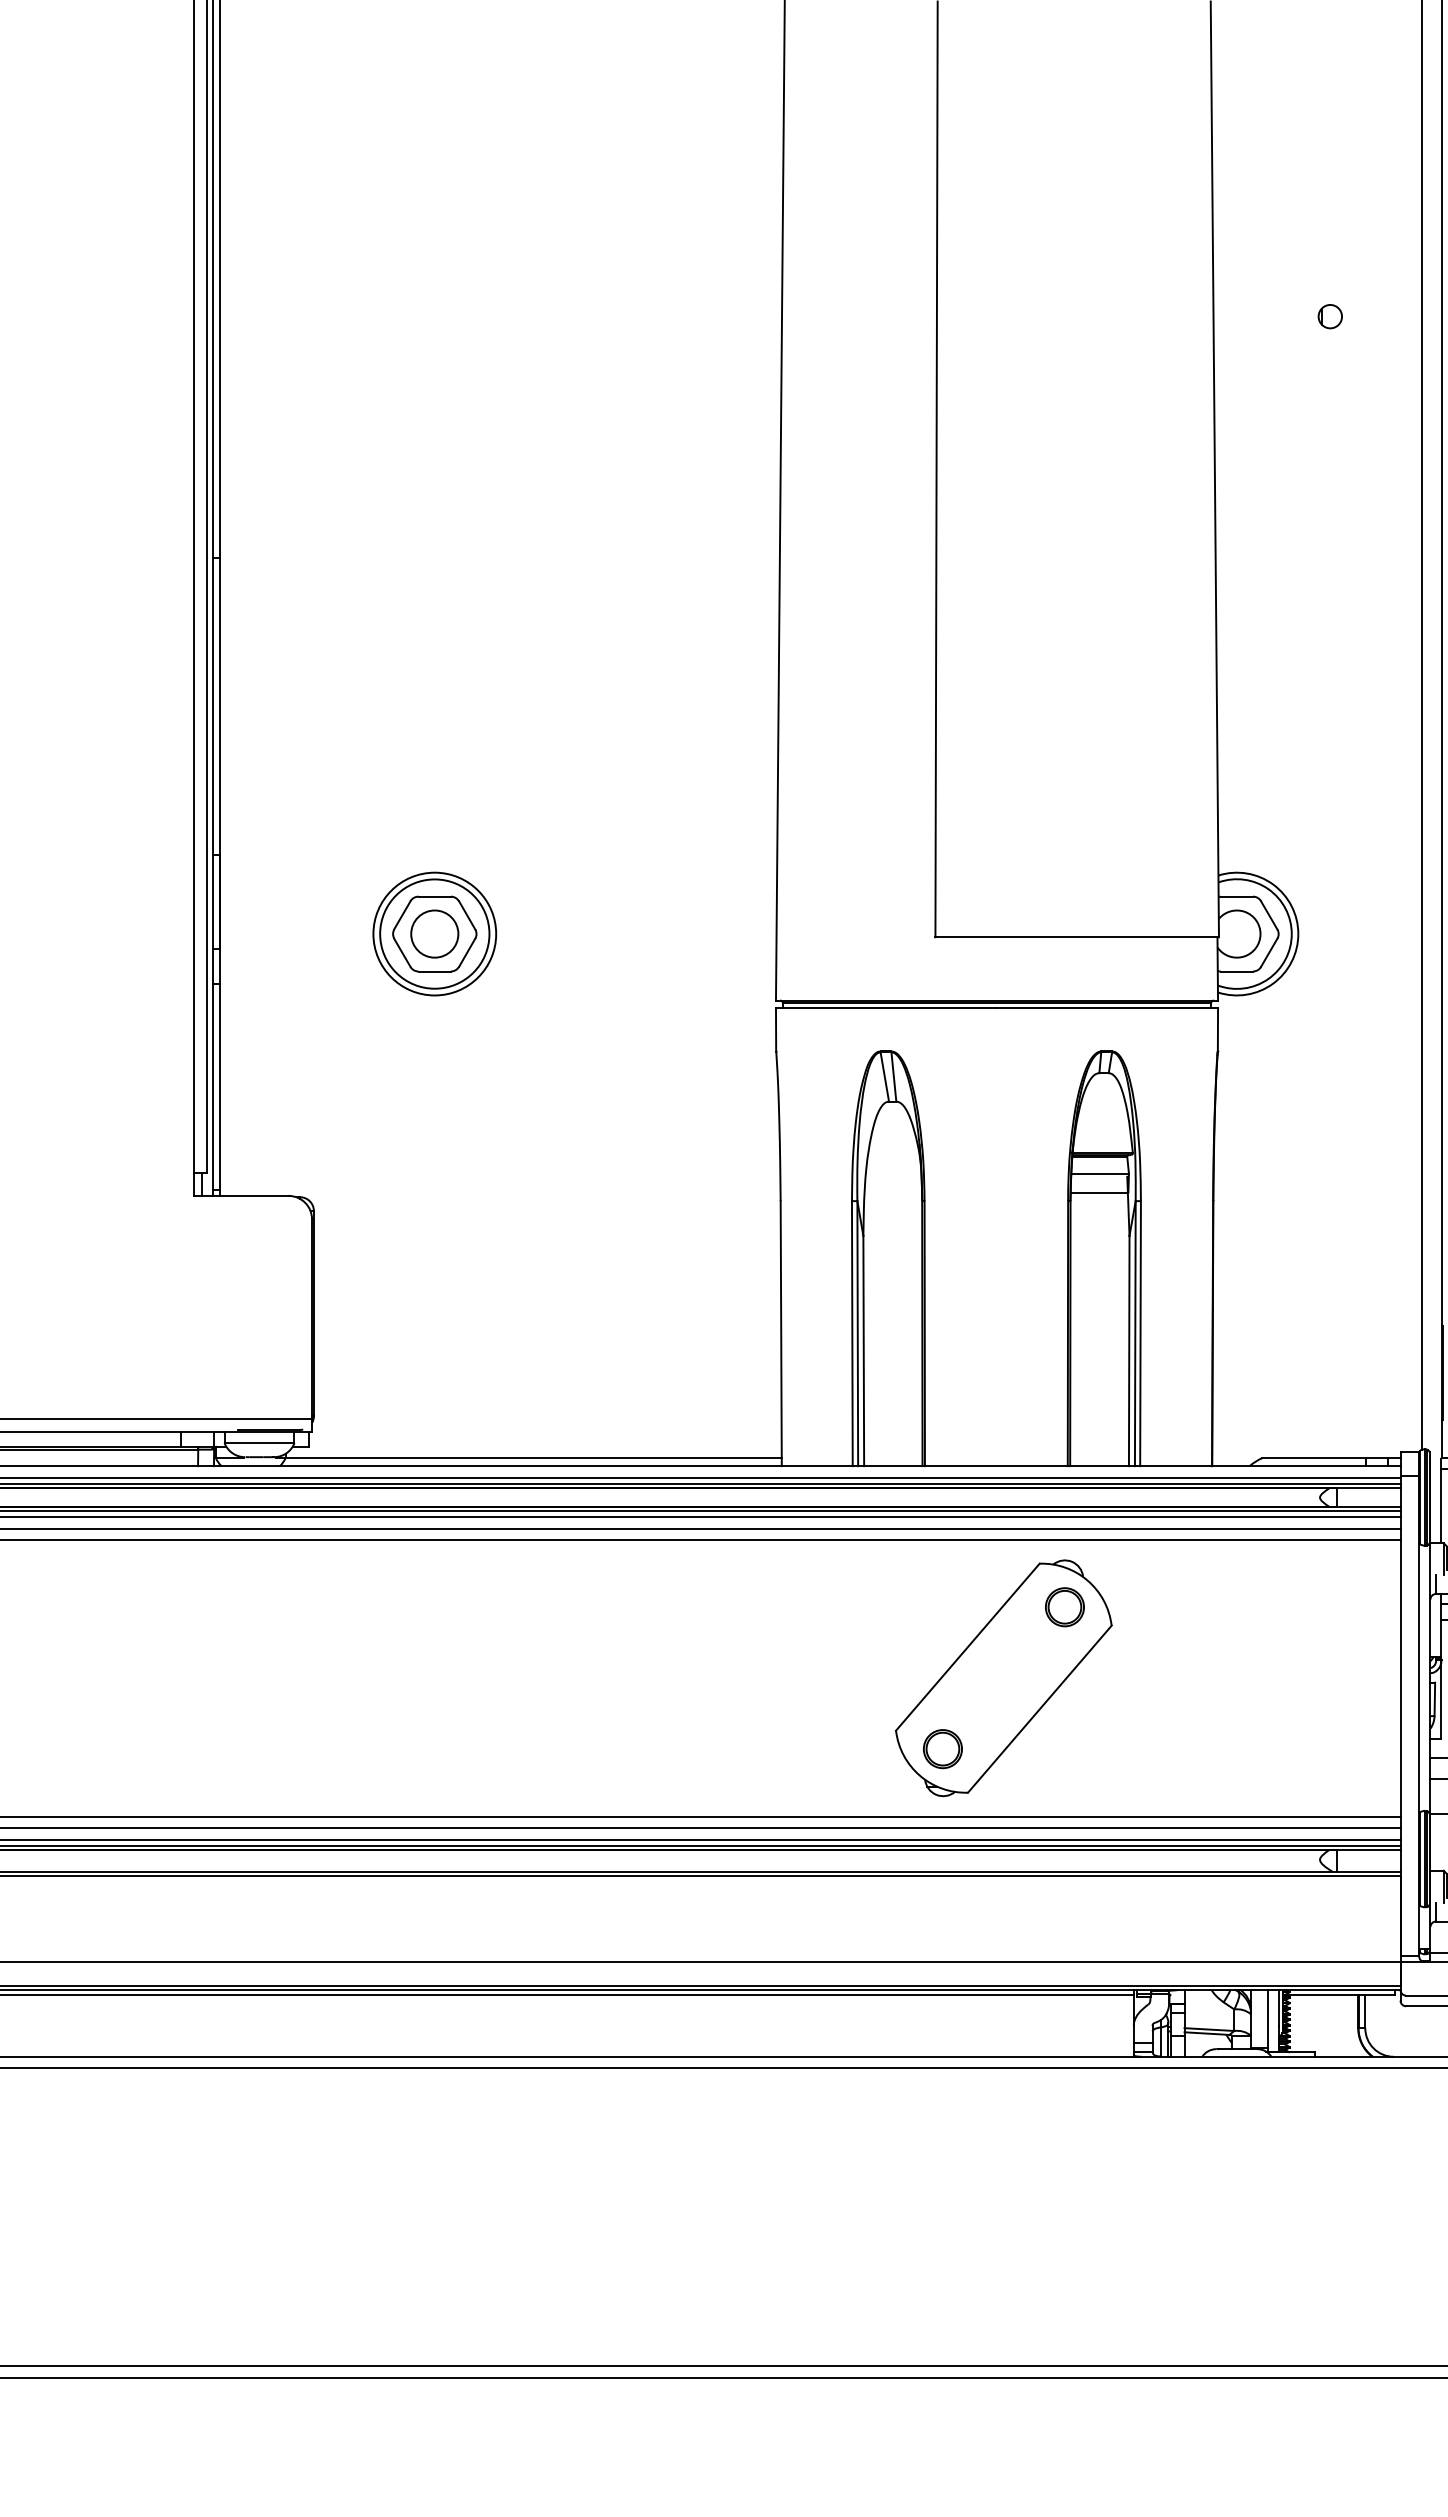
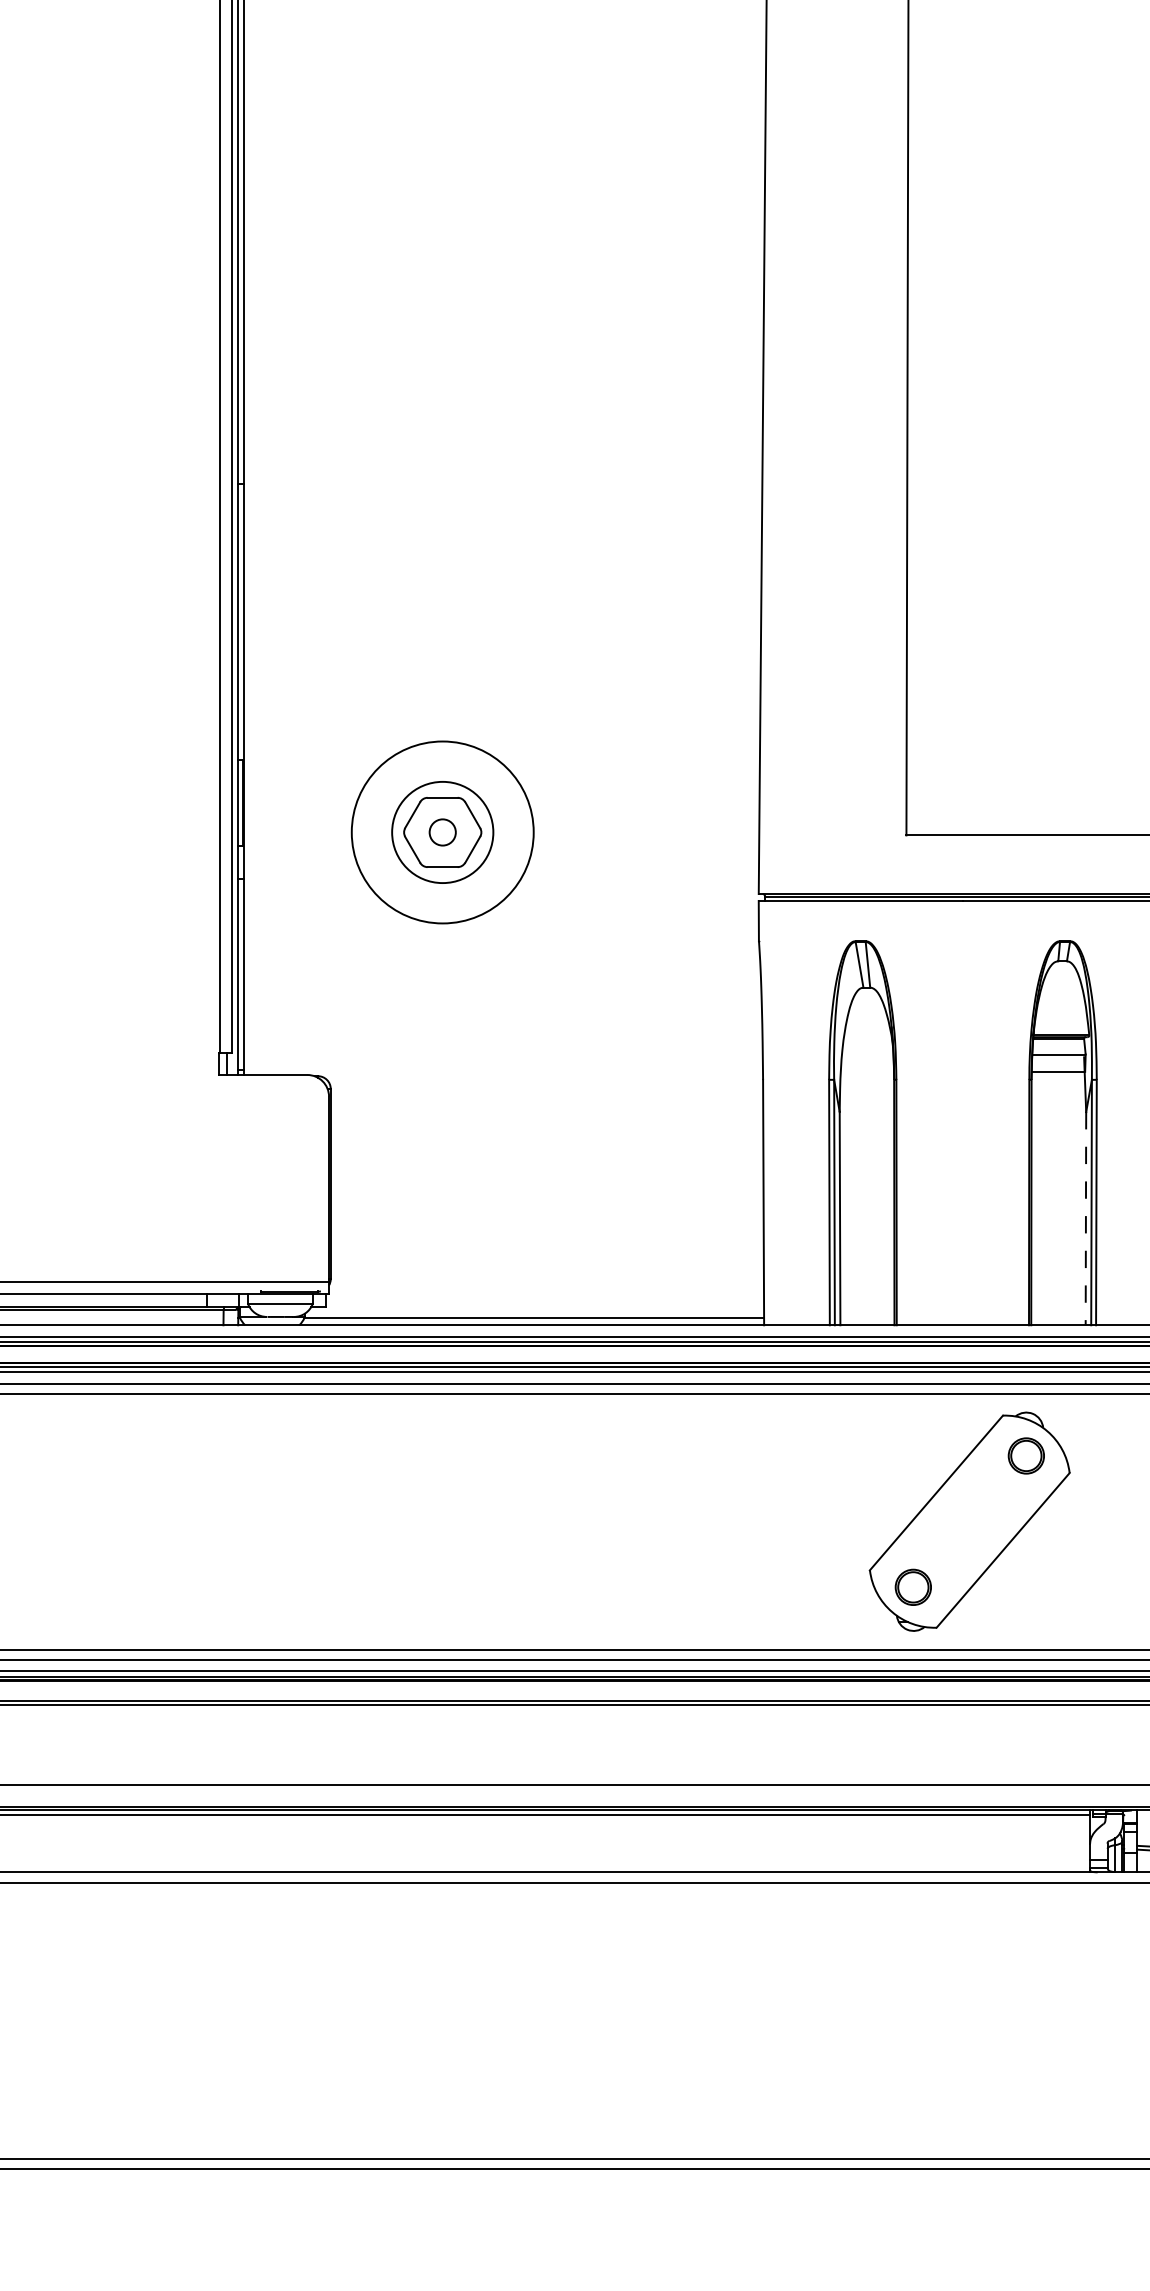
circle: (434, 933) -> (442, 831), size x0.6
circle: (434, 933) -> (442, 831), size x1.6
line: (1129, 1351) -> (1086, 1219), solid -> dashed

